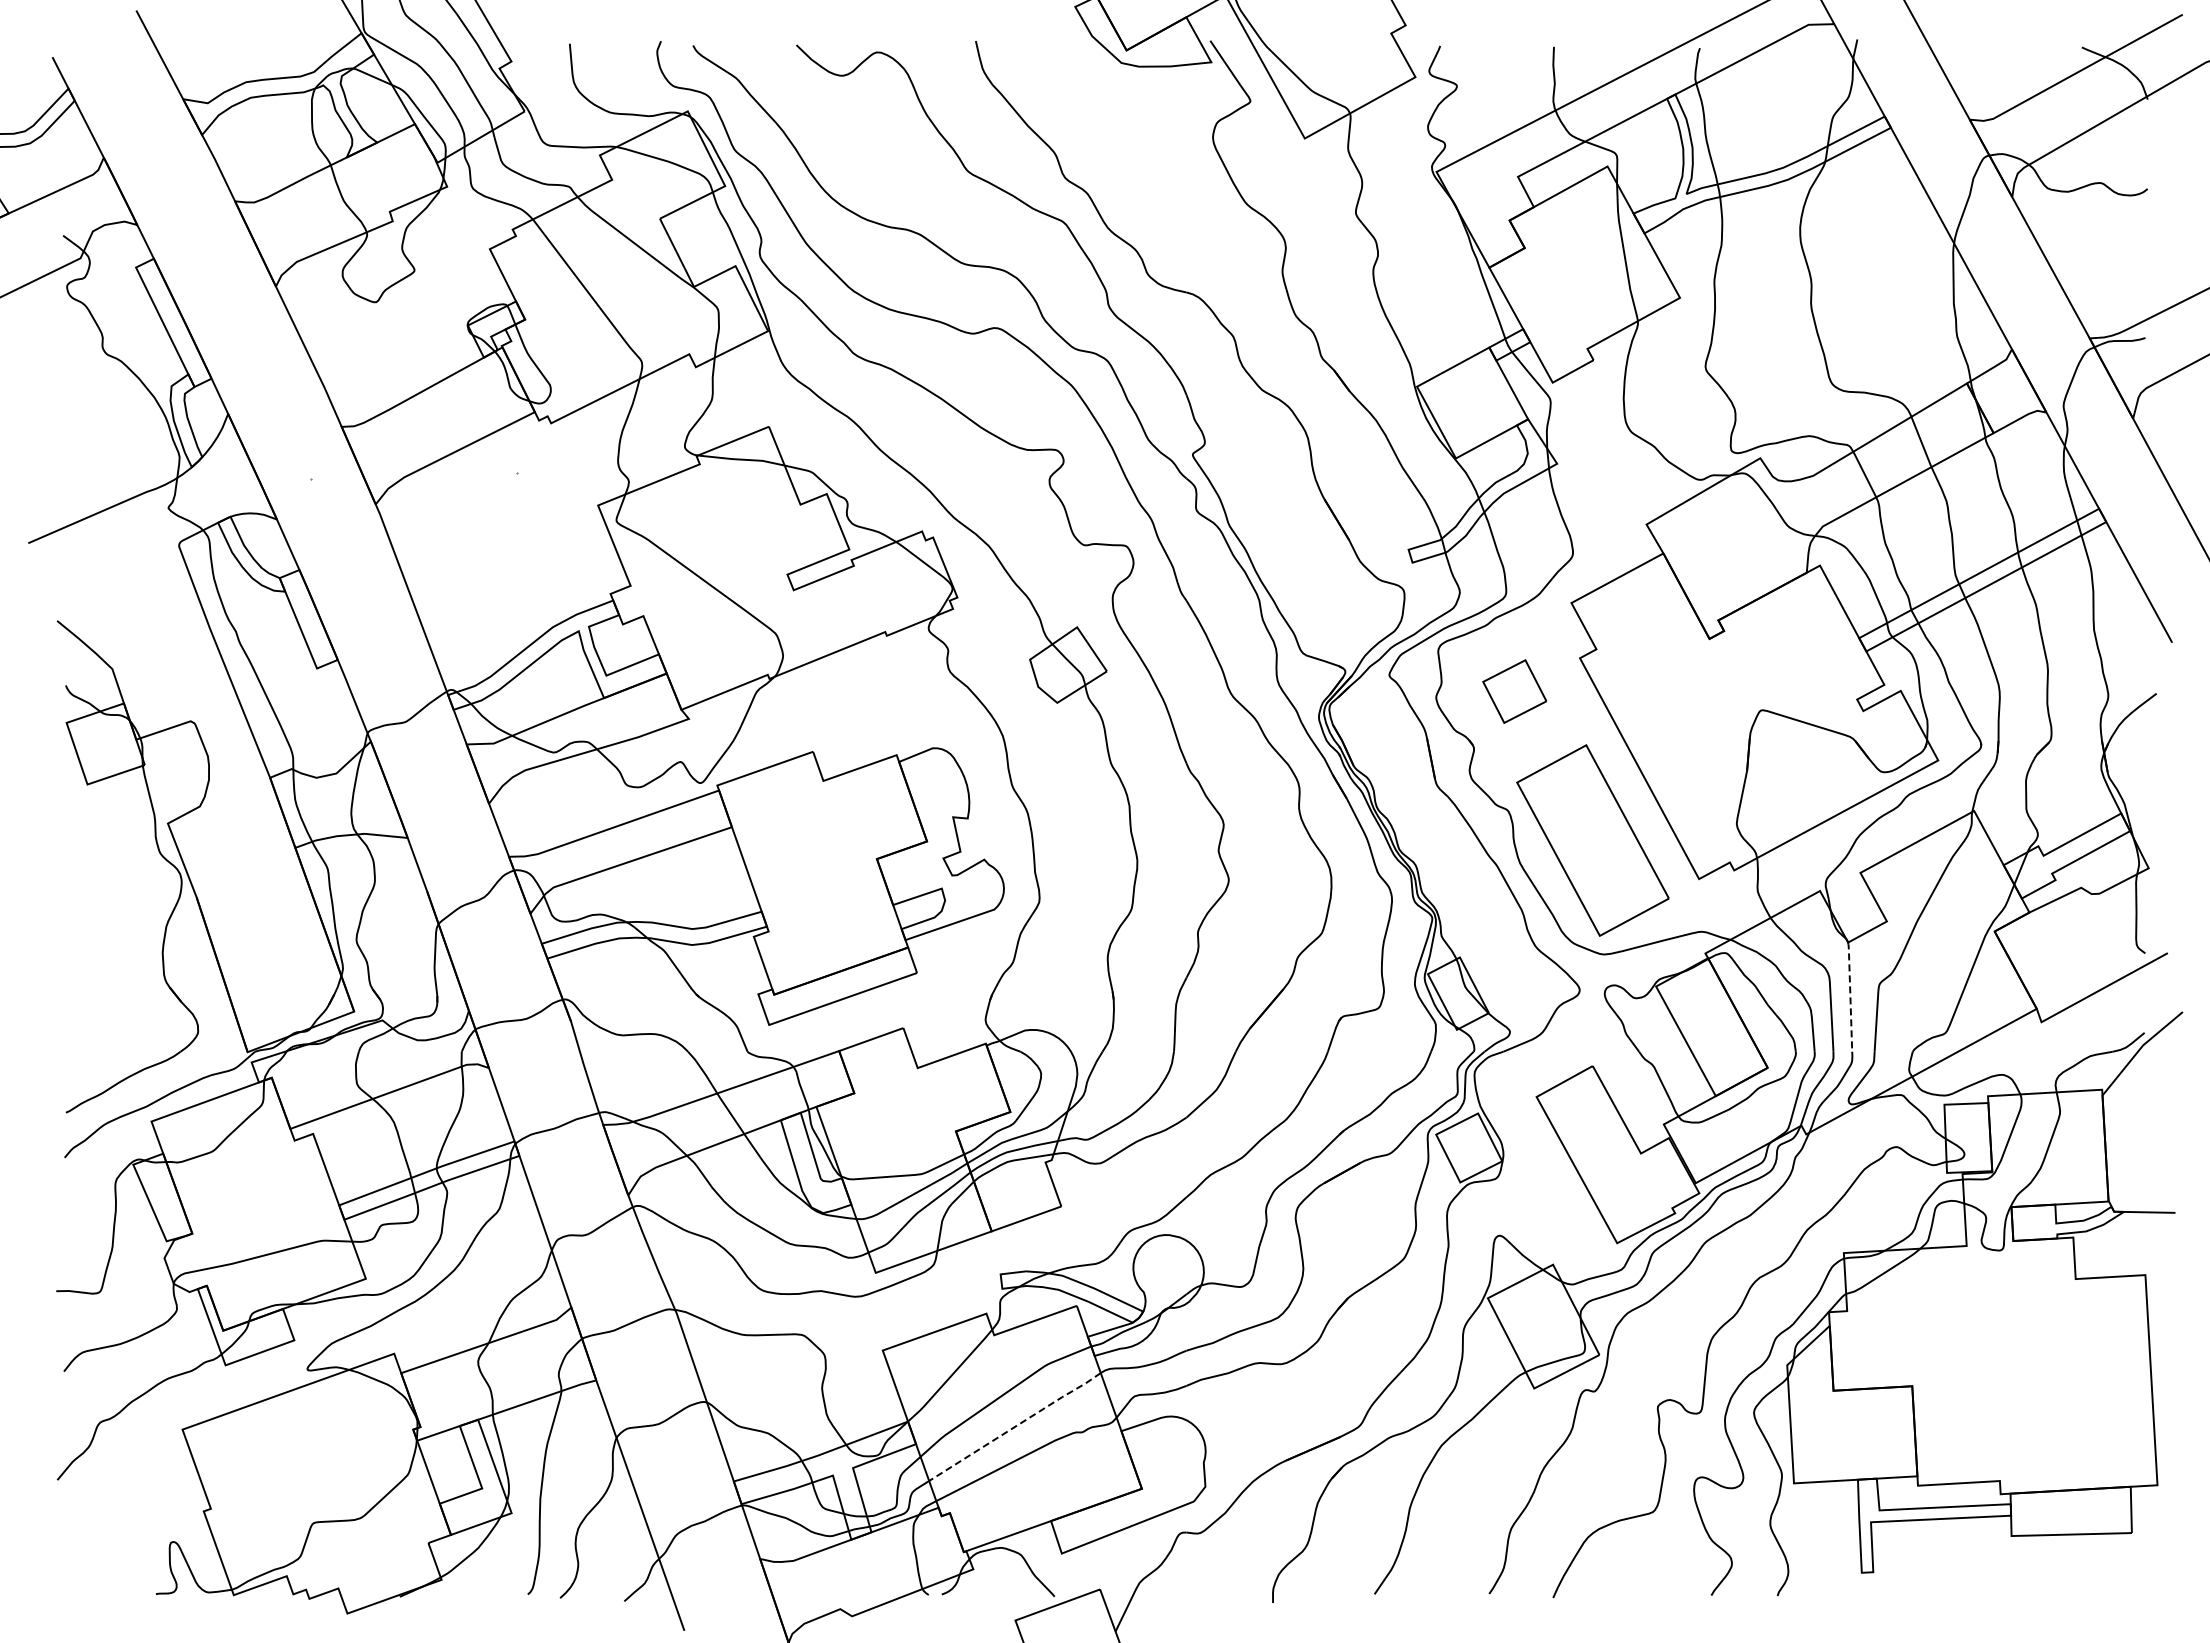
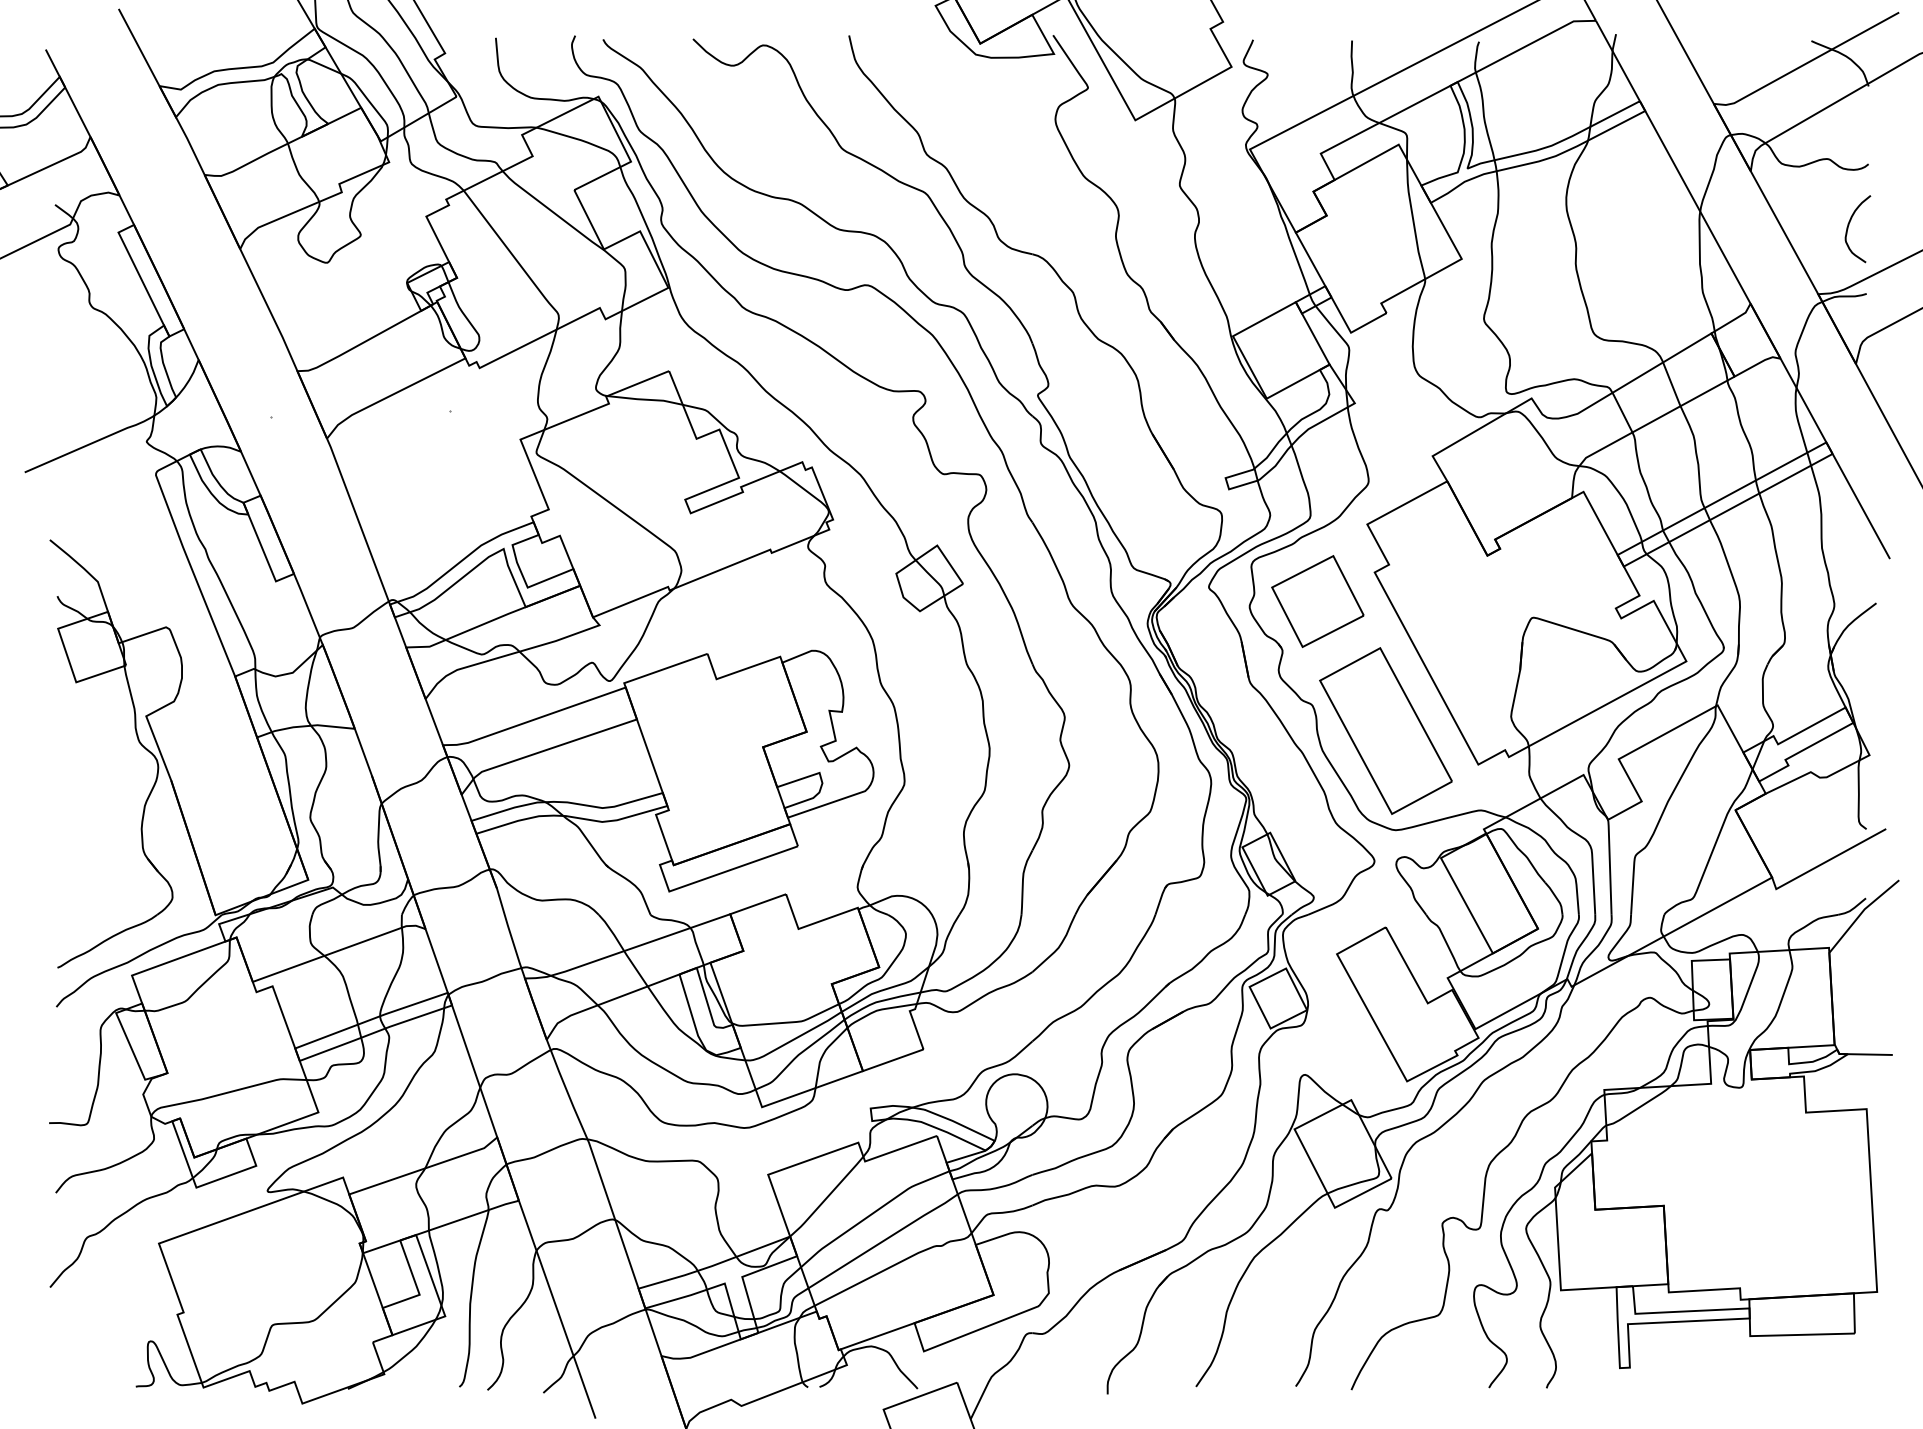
curve: (2125, 259) -> (1849, 225), added
part: (1514, 691) -> (1317, 601), size x1.67
line: (1850, 996) -> (1610, 866), dashed -> solid
line: (1015, 1426) -> (883, 1240), dashed -> solid

